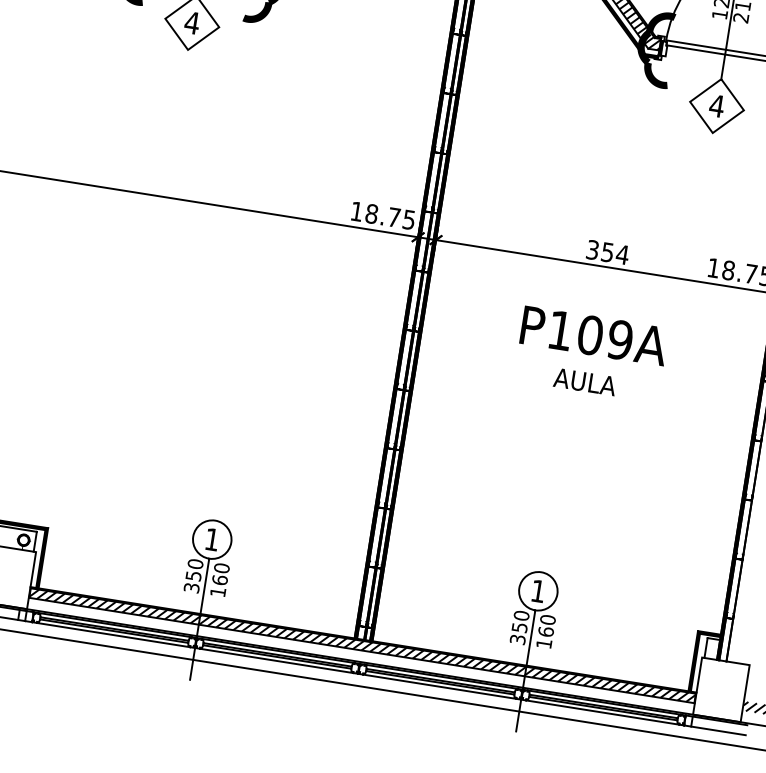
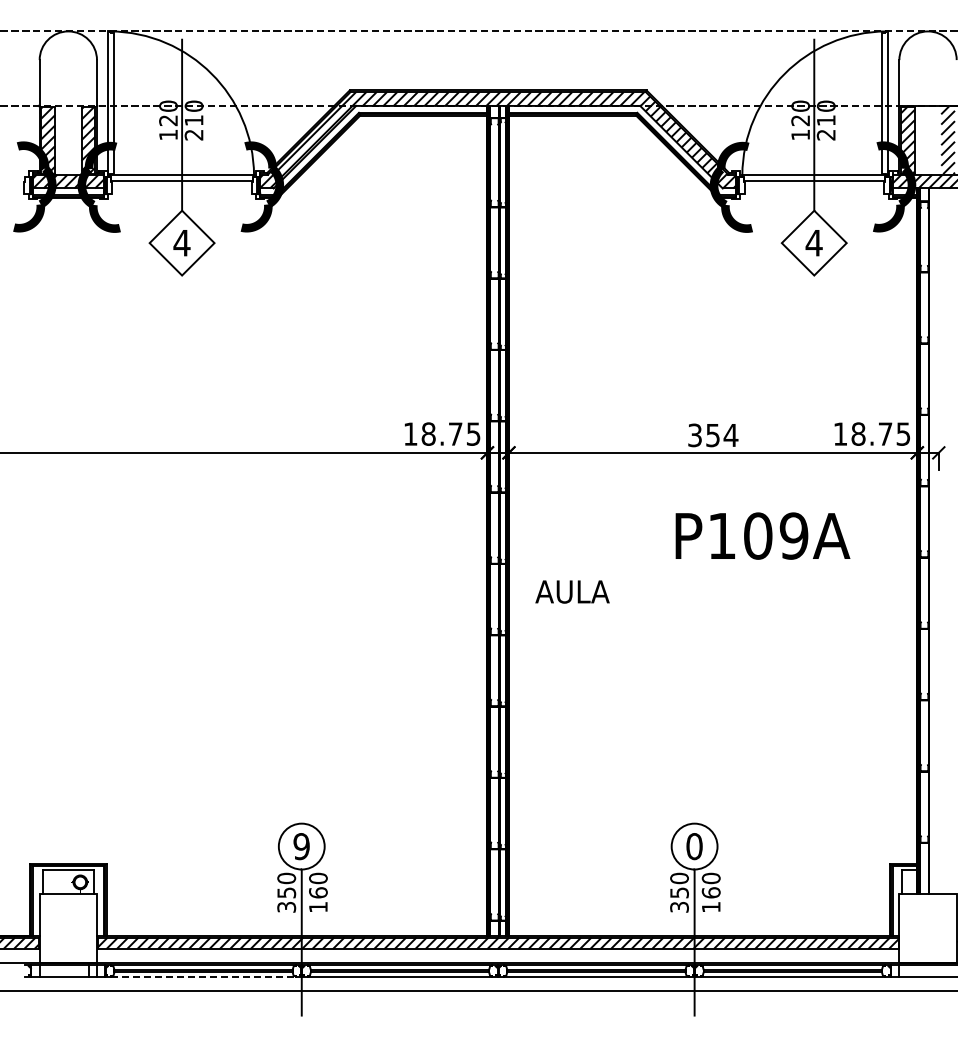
text: (594, 335) -> (762, 535), moved
text: (585, 381) -> (572, 591), moved
text: (212, 539) -> (301, 846), 1 -> 9
text: (538, 591) -> (694, 846), 1 -> 0
line: (114, 635) -> (204, 977), solid -> dashed

